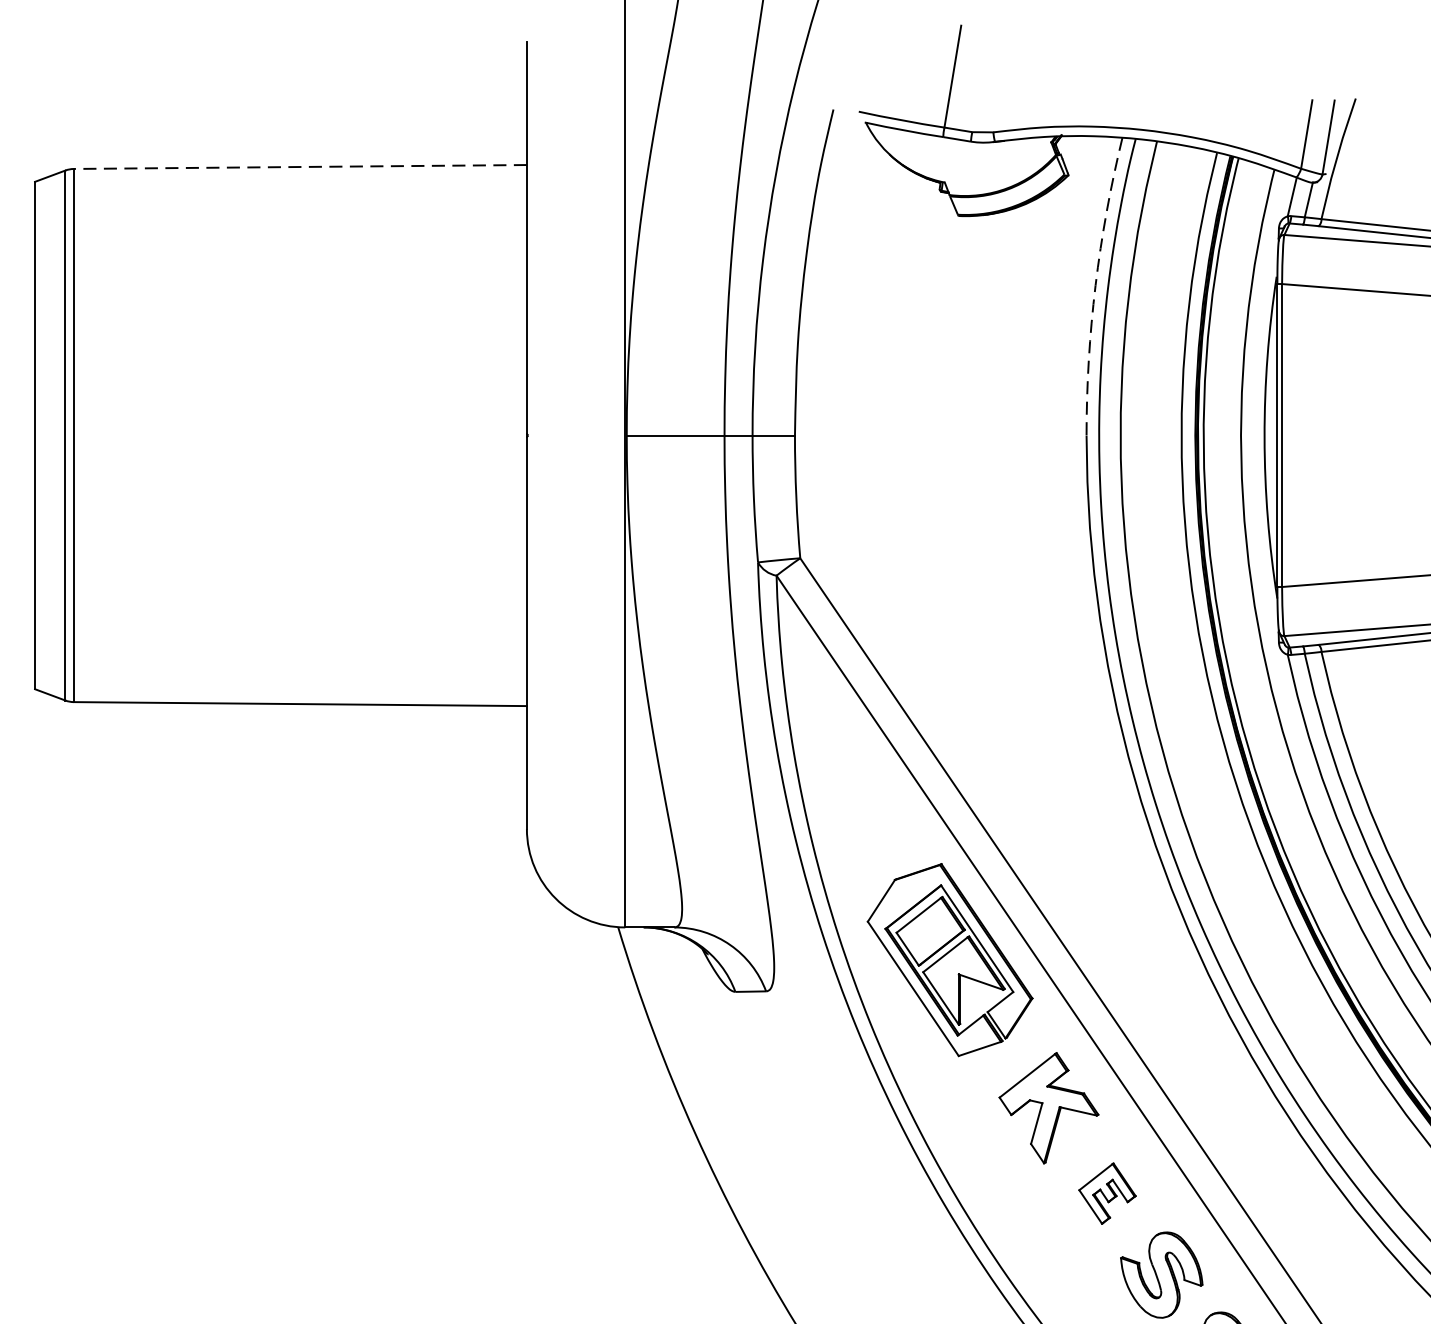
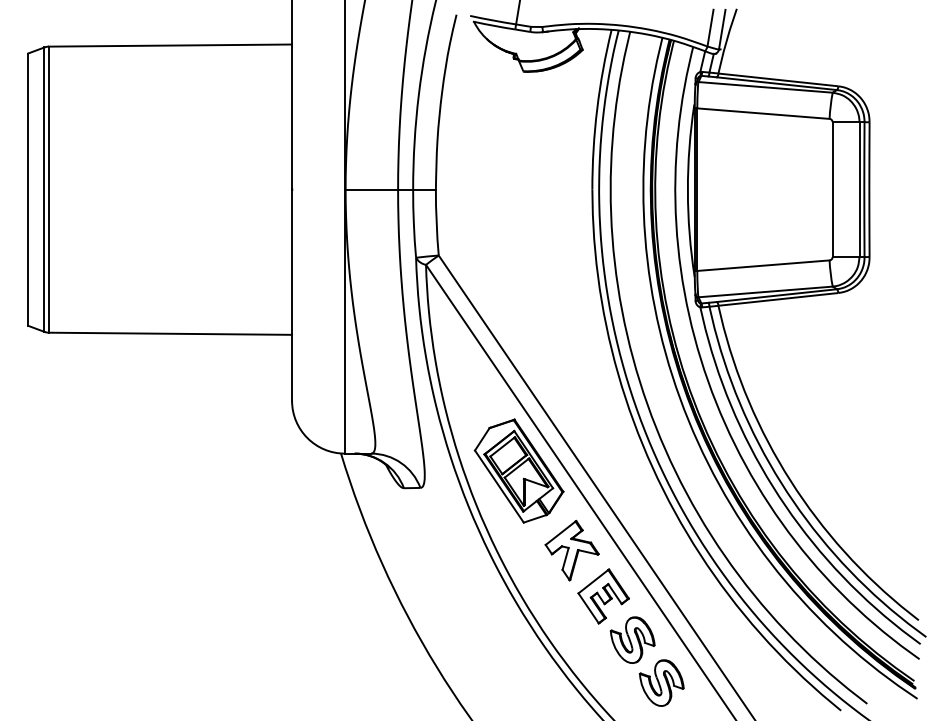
line: (300, 166) -> (170, 45), dashed -> solid
arc: (1096, 286) -> (597, 109), dashed -> solid
part: (1107, 1193) -> (603, 596), size x1.67

